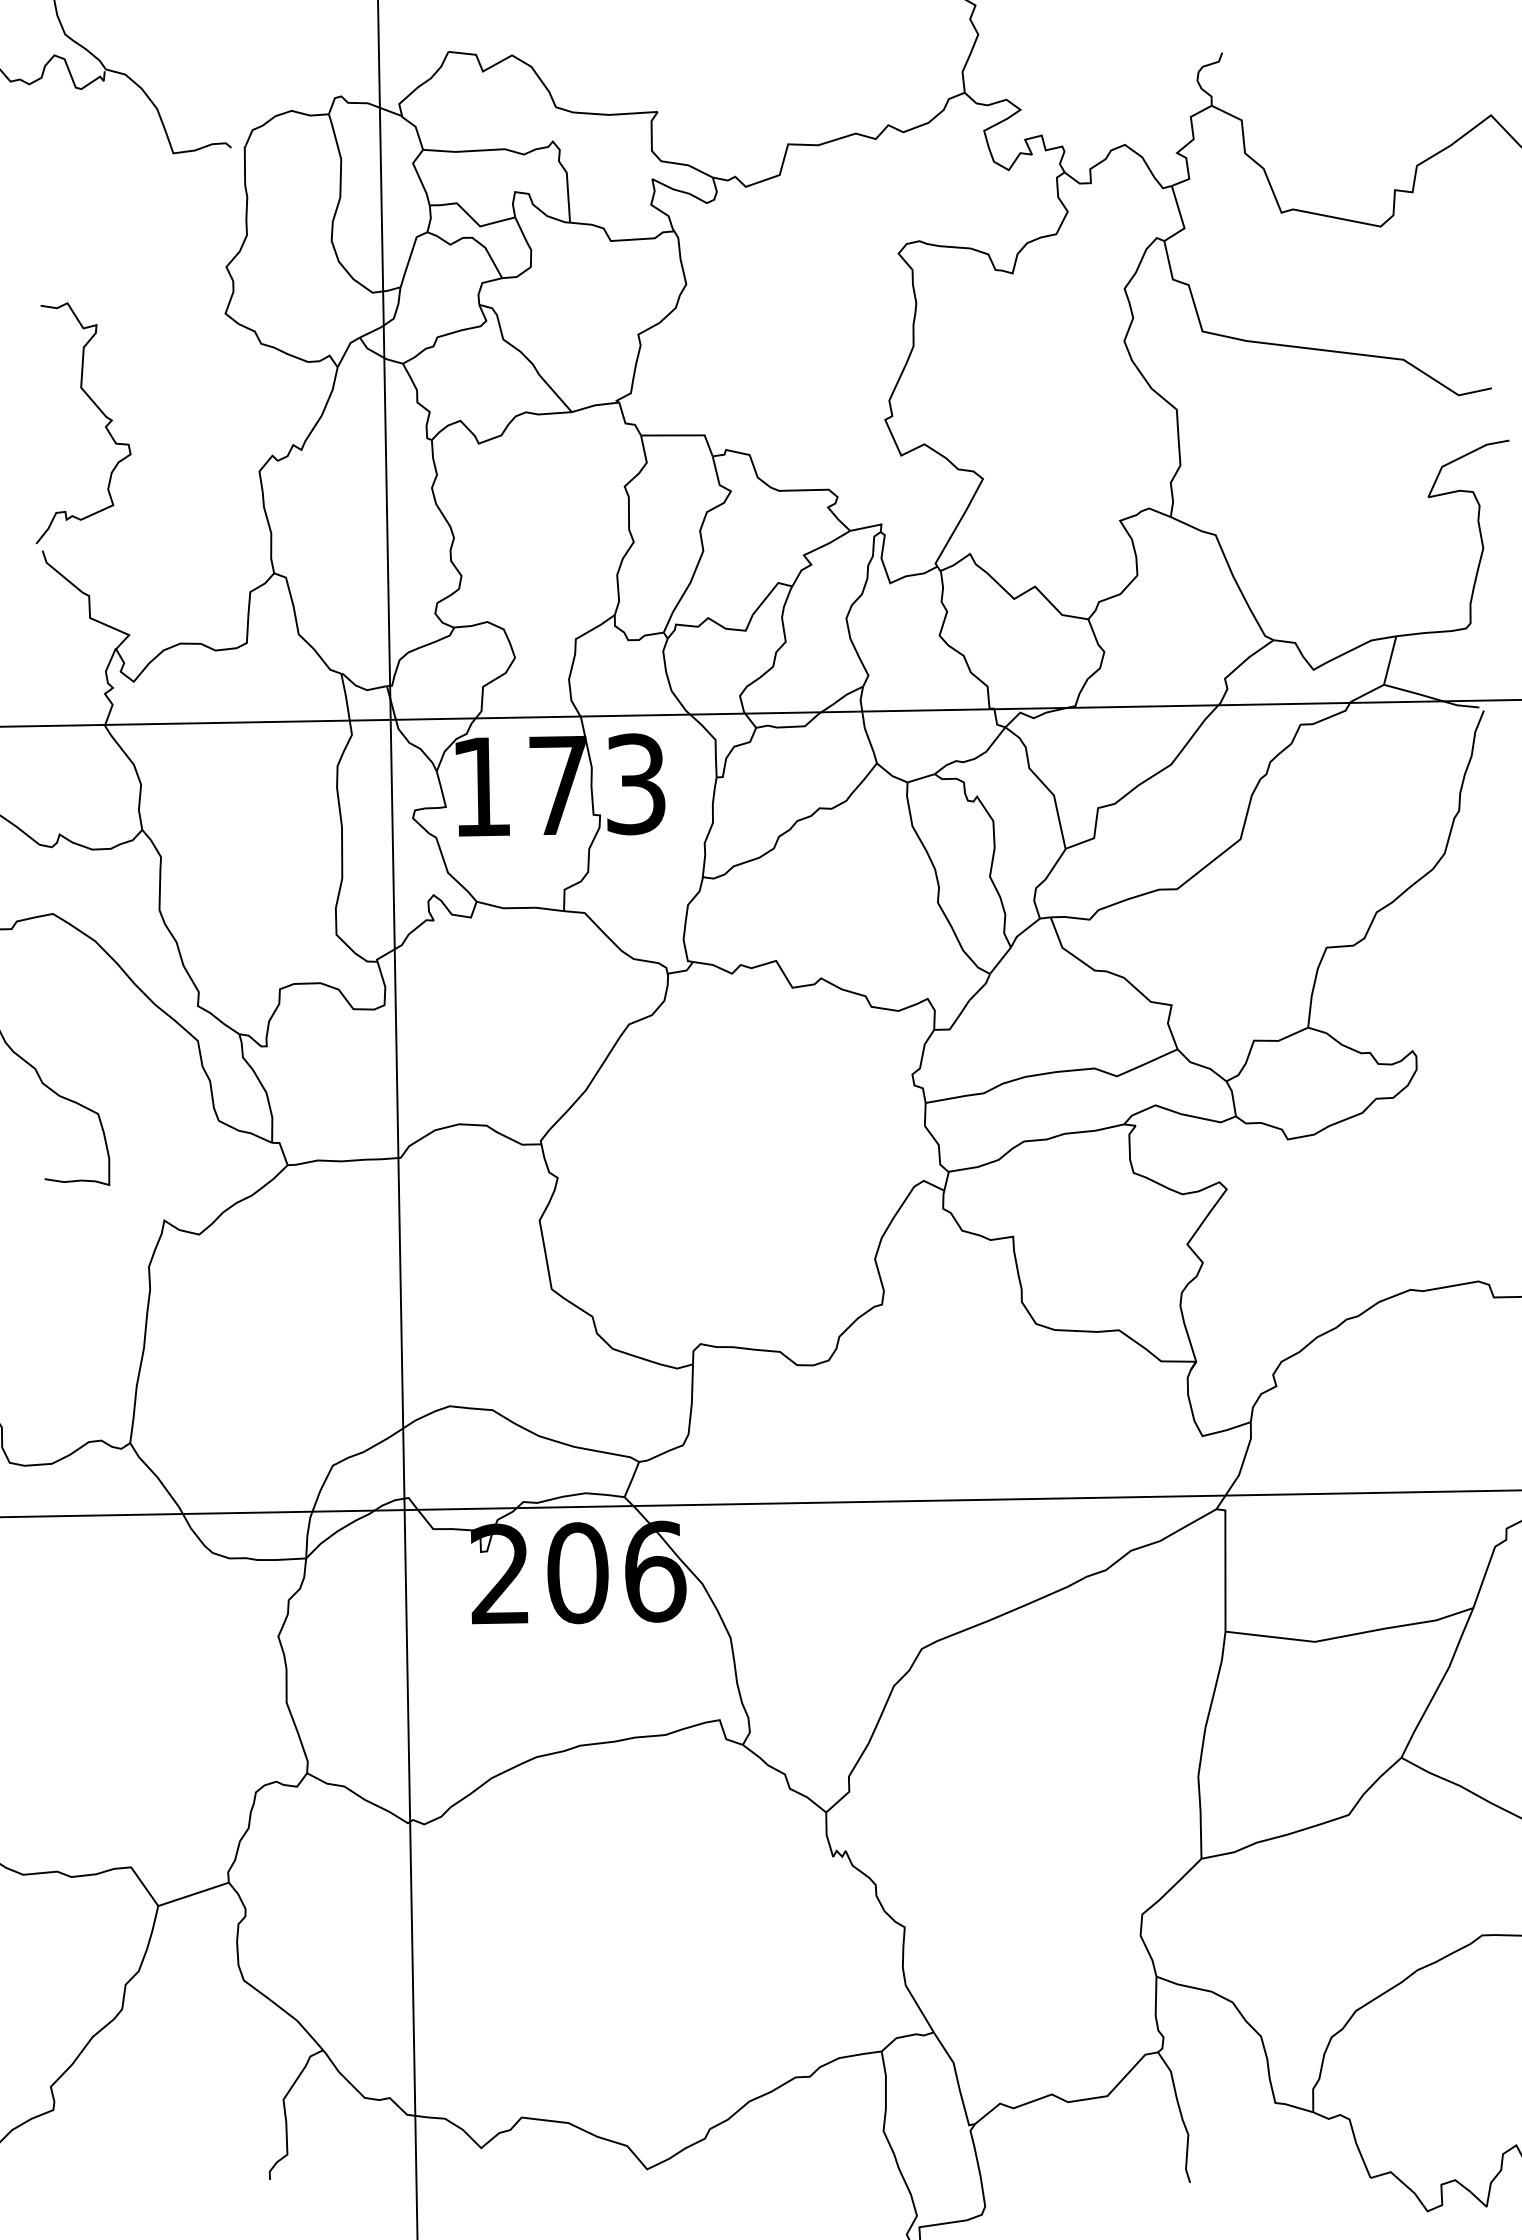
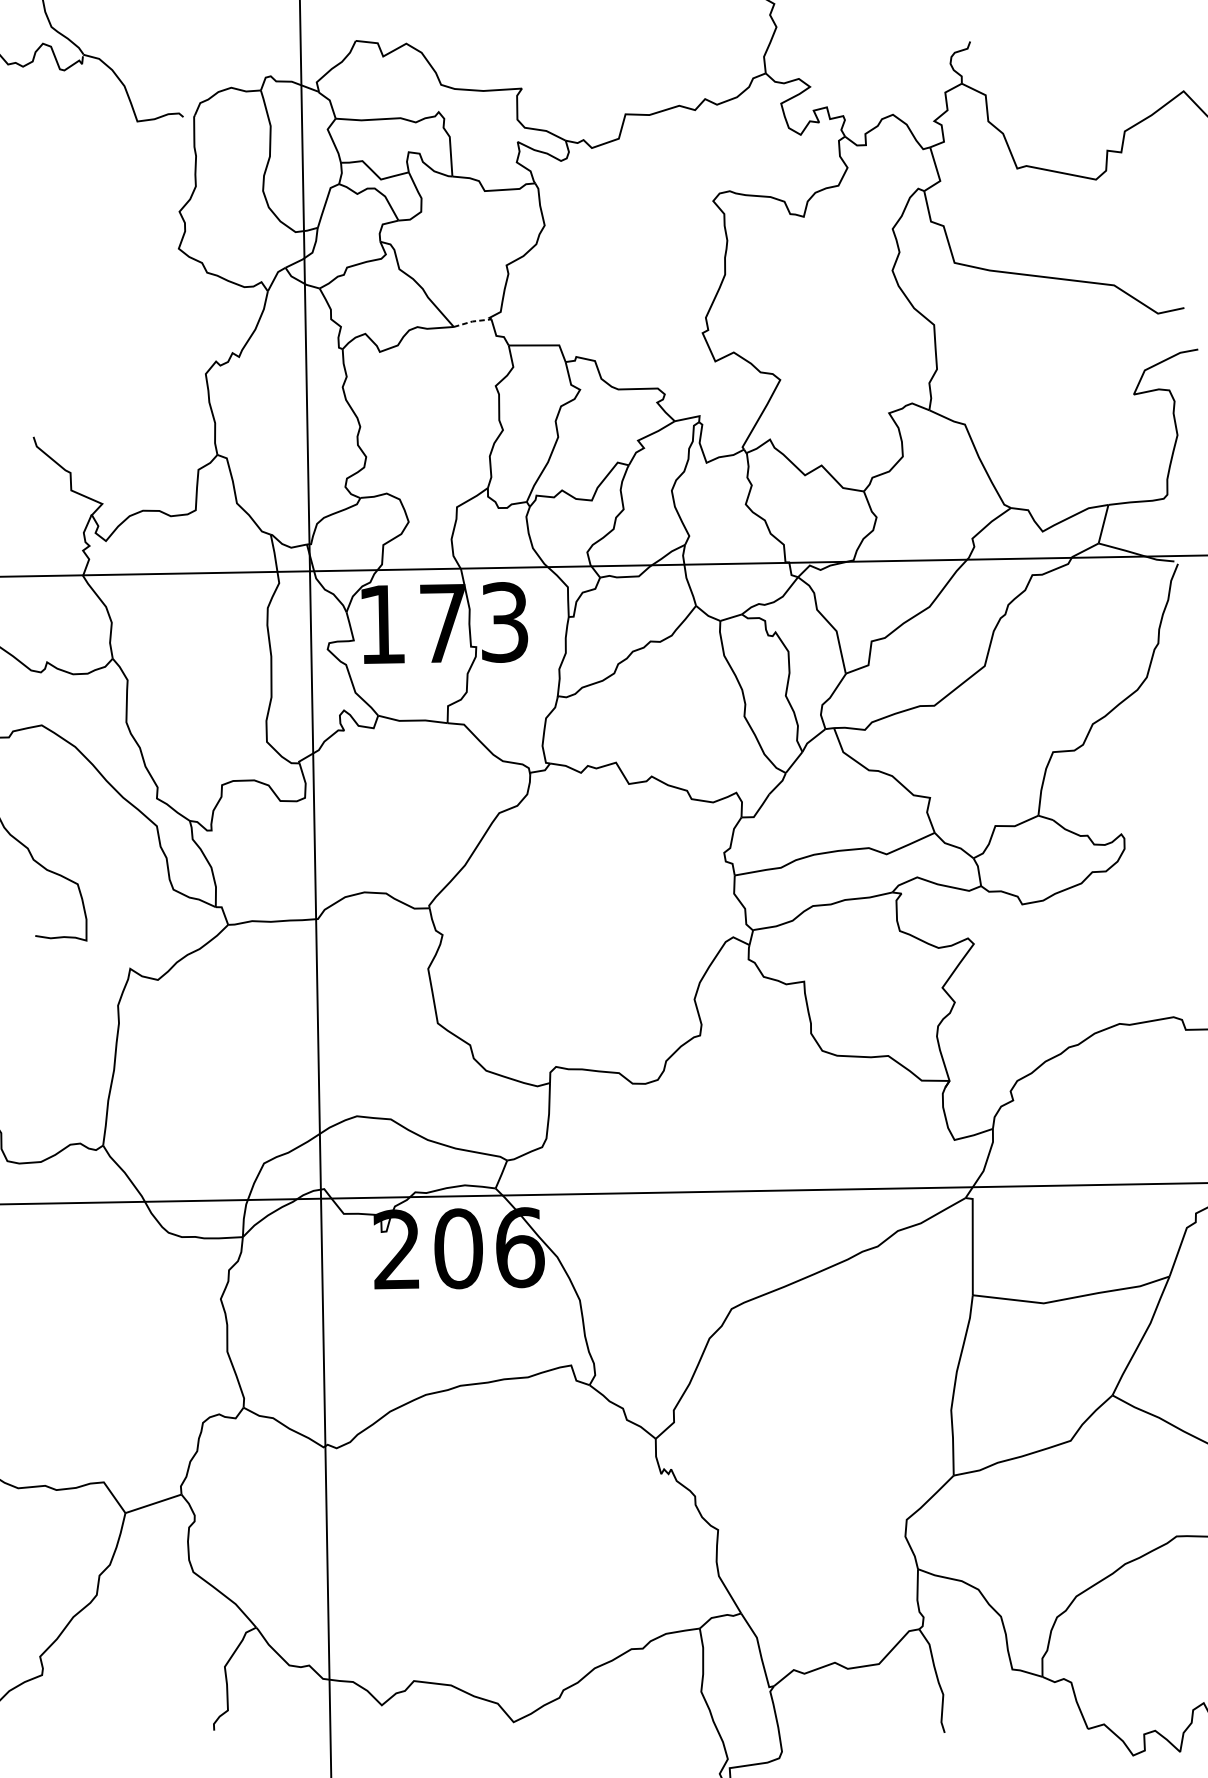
line: (595, 405) -> (472, 321), solid -> dashed
curve: (97, 408) -> (77, 324), removed

